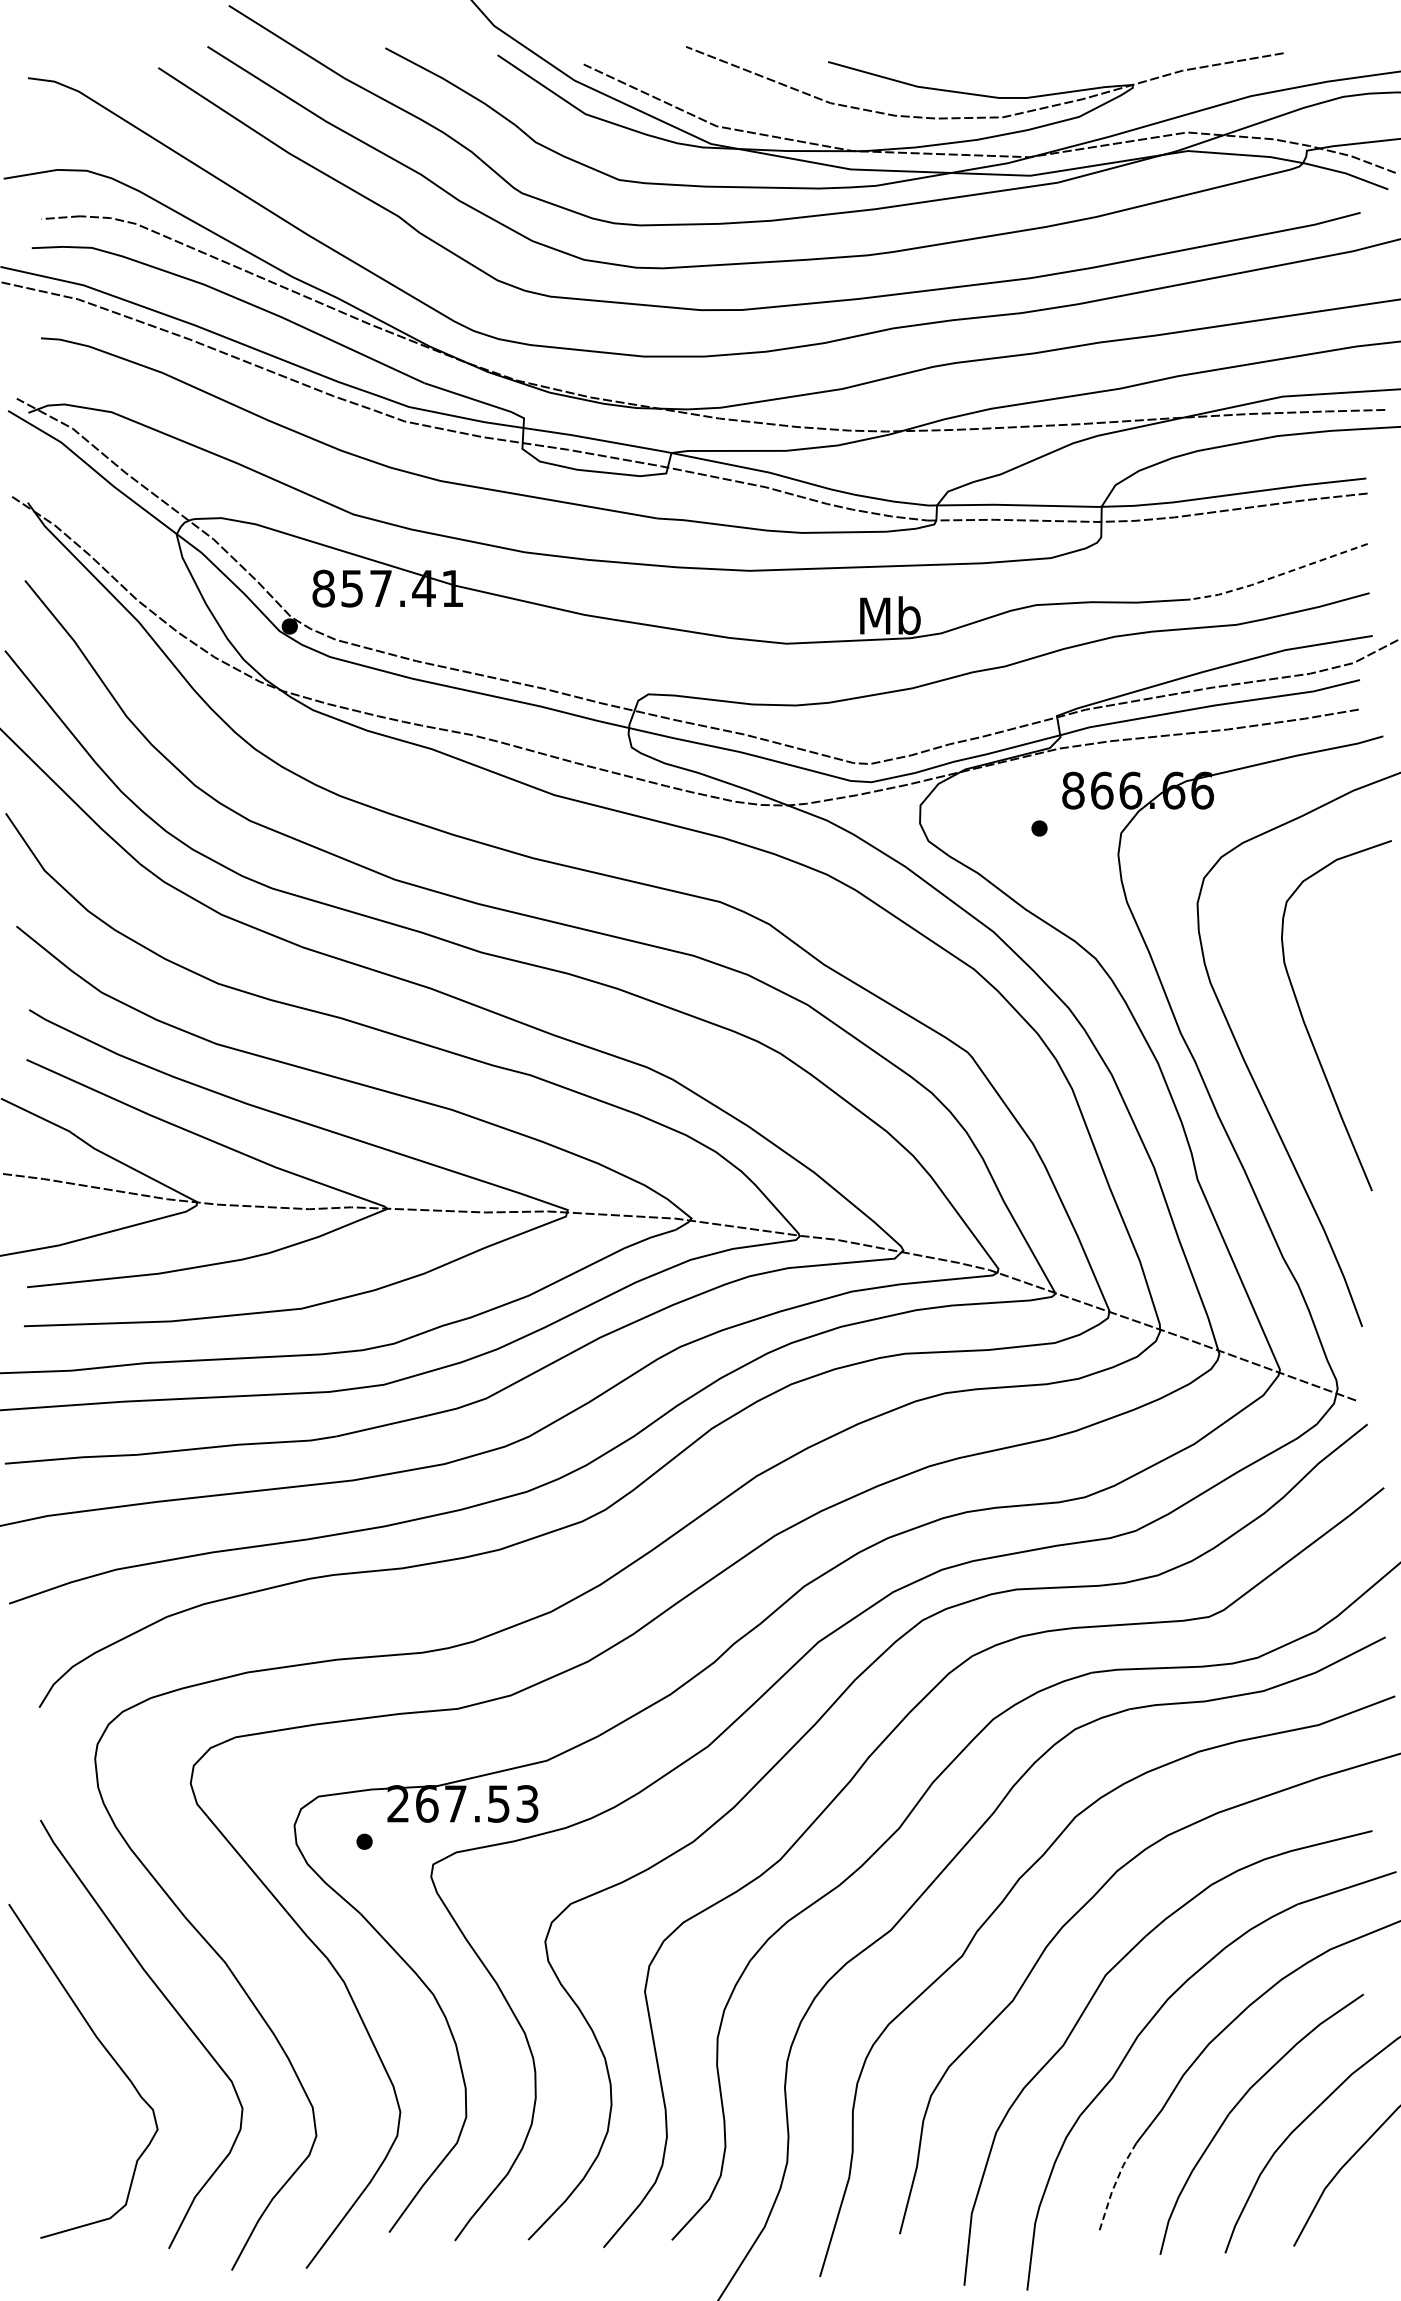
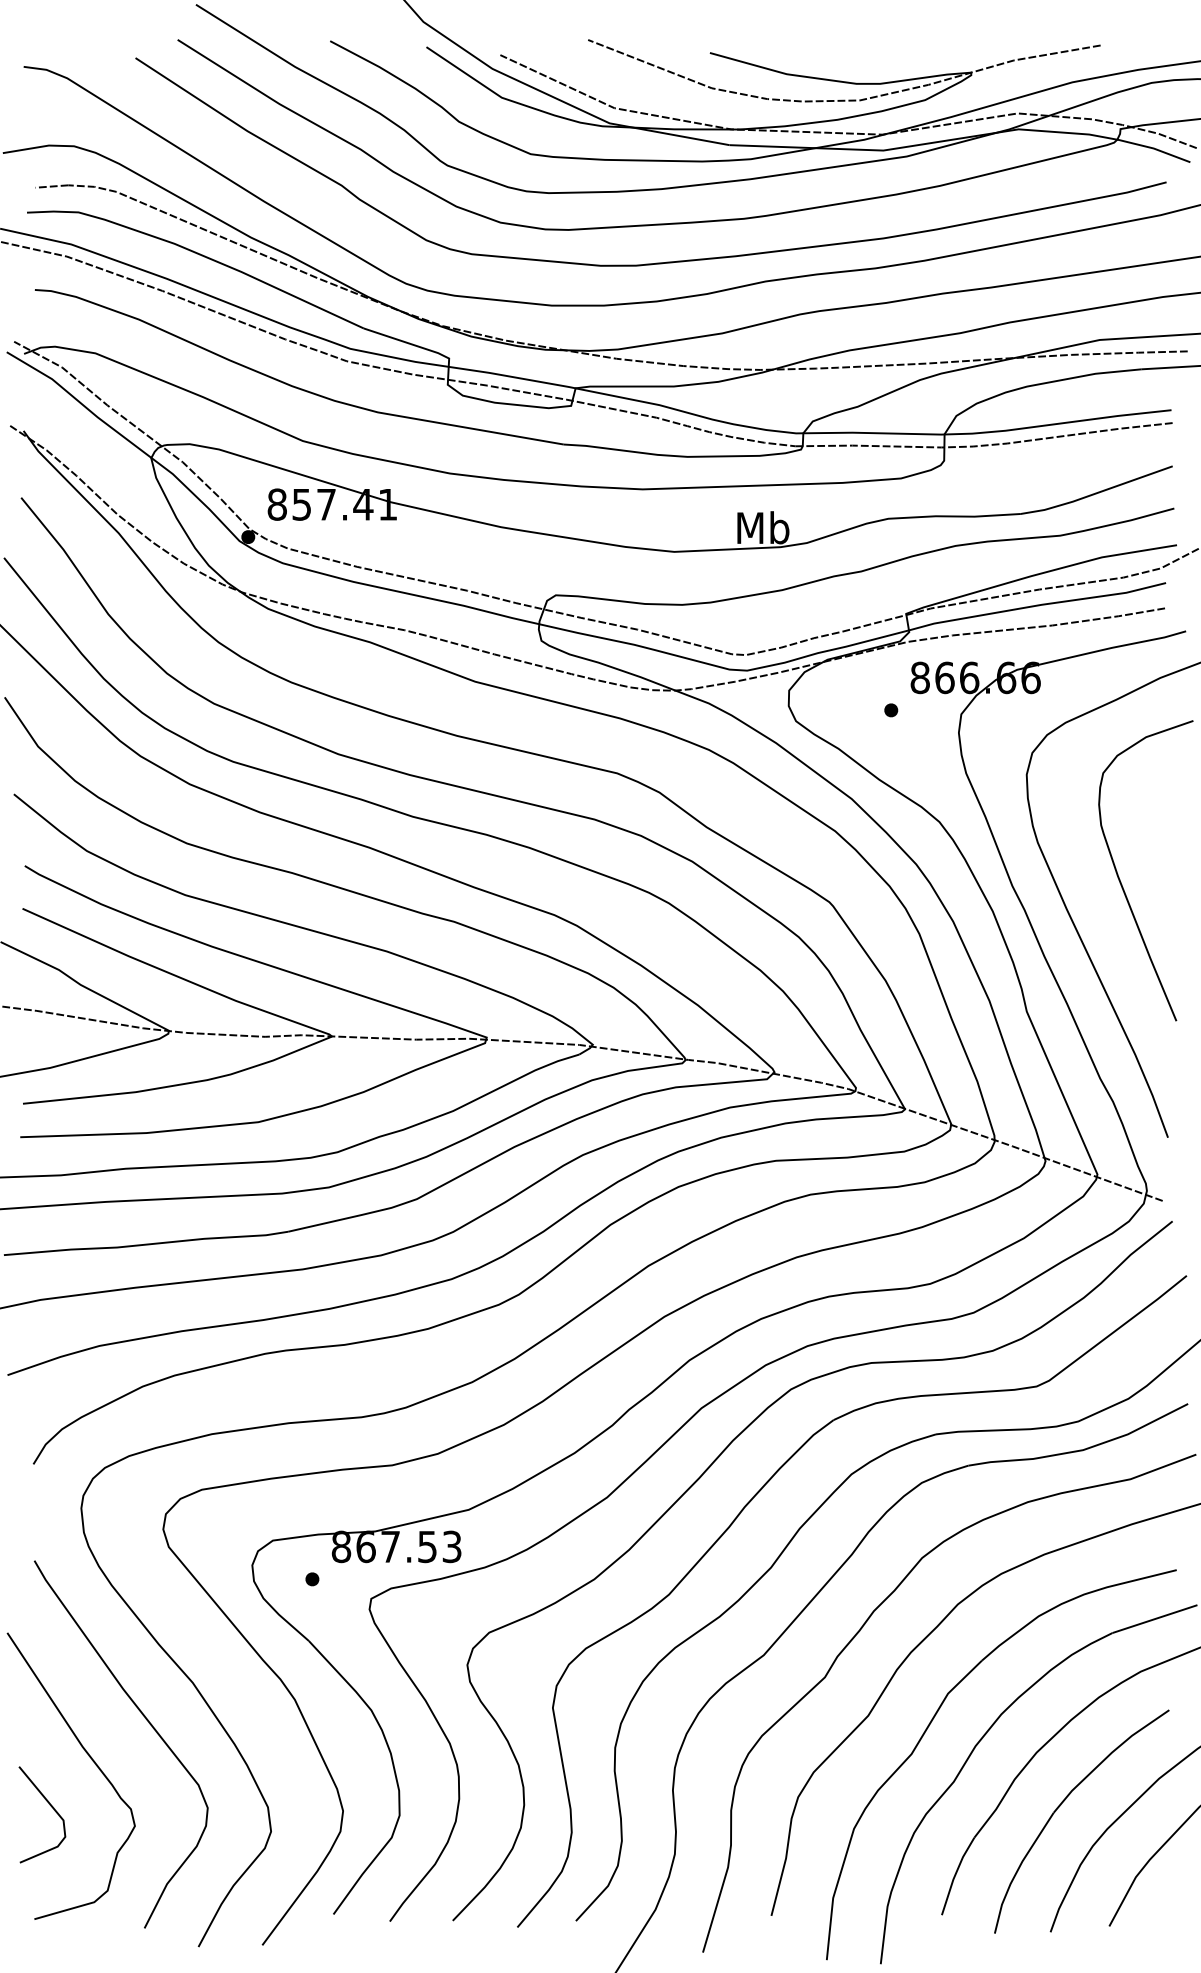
line: (1278, 575) -> (1096, 493), dashed -> solid
text: (398, 1803) -> (341, 1546), 267.53 -> 867.53
line: (59, 2106) -> (50, 1806), added
line: (1114, 2186) -> (955, 1874), dashed -> solid

